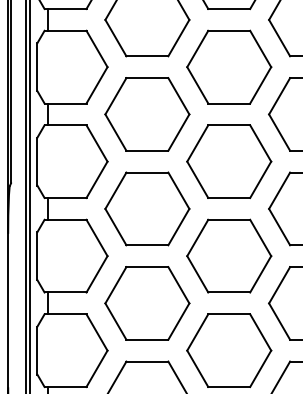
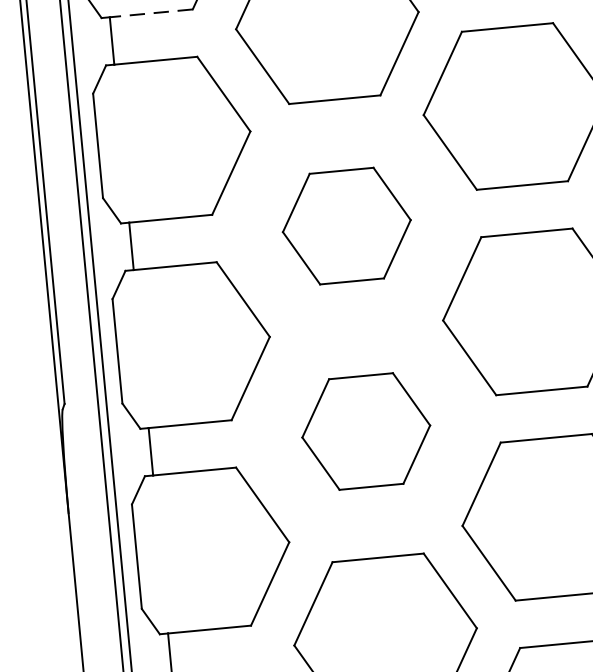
line: (66, 9) -> (149, 14), solid -> dashed
part: (147, 114) -> (347, 226), size x0.7
part: (147, 208) -> (366, 430), size x0.7

